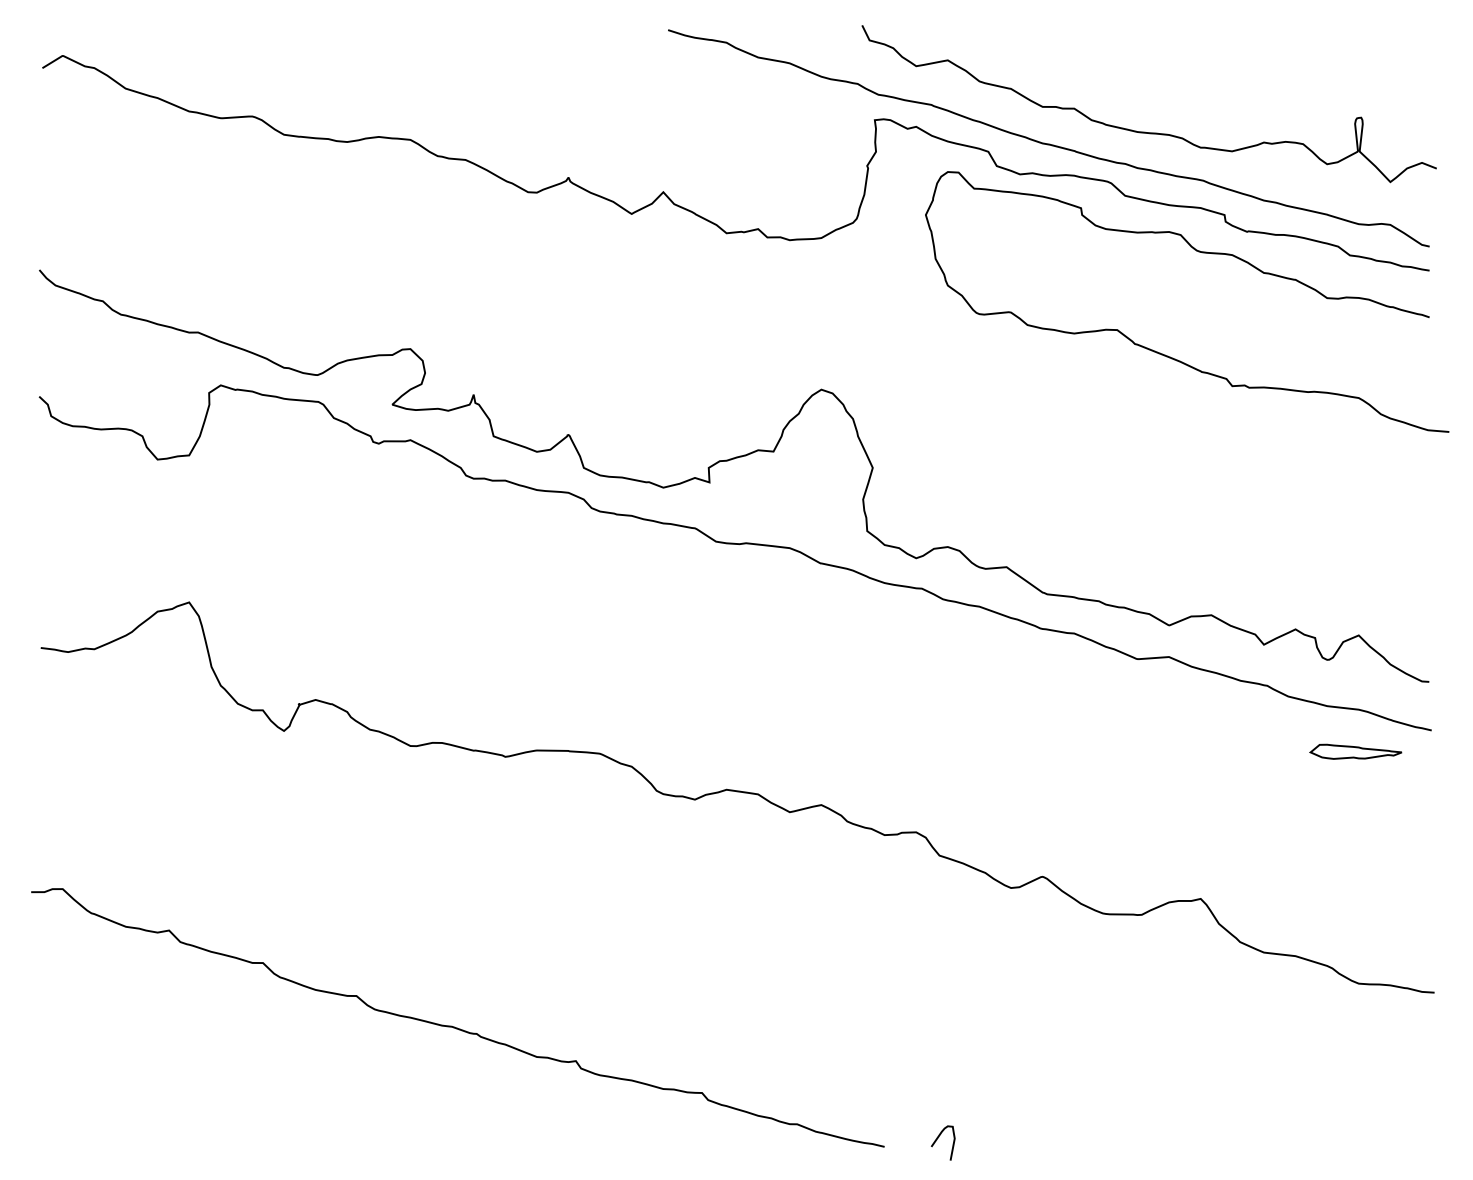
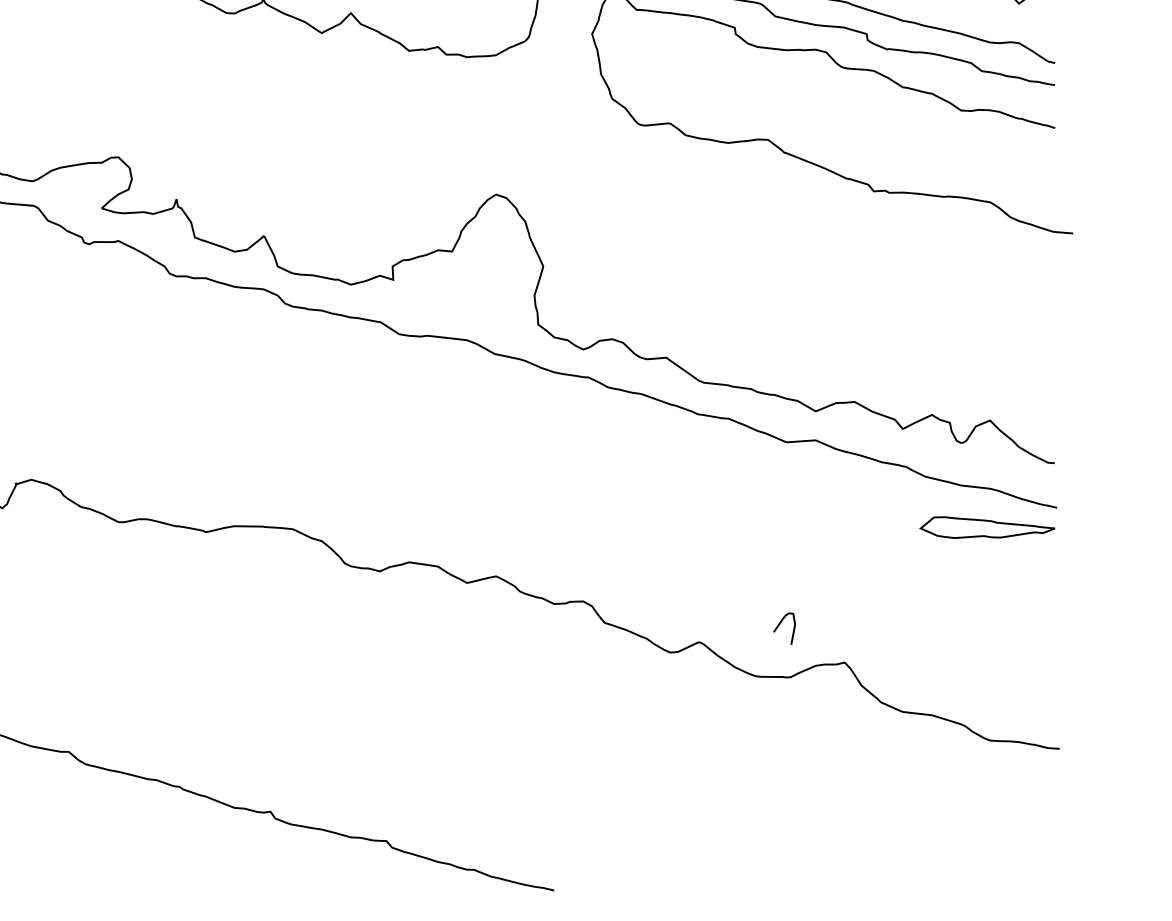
part: (1355, 751) -> (987, 527), size x1.6
curve: (938, 1138) -> (780, 624), moved

